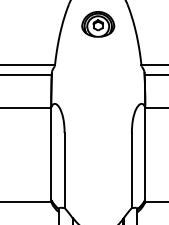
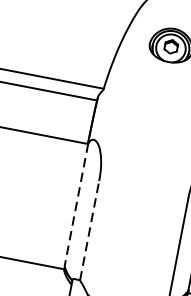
line: (51, 154) -> (76, 206), solid -> dashed
line: (64, 170) -> (89, 230), solid -> dashed

